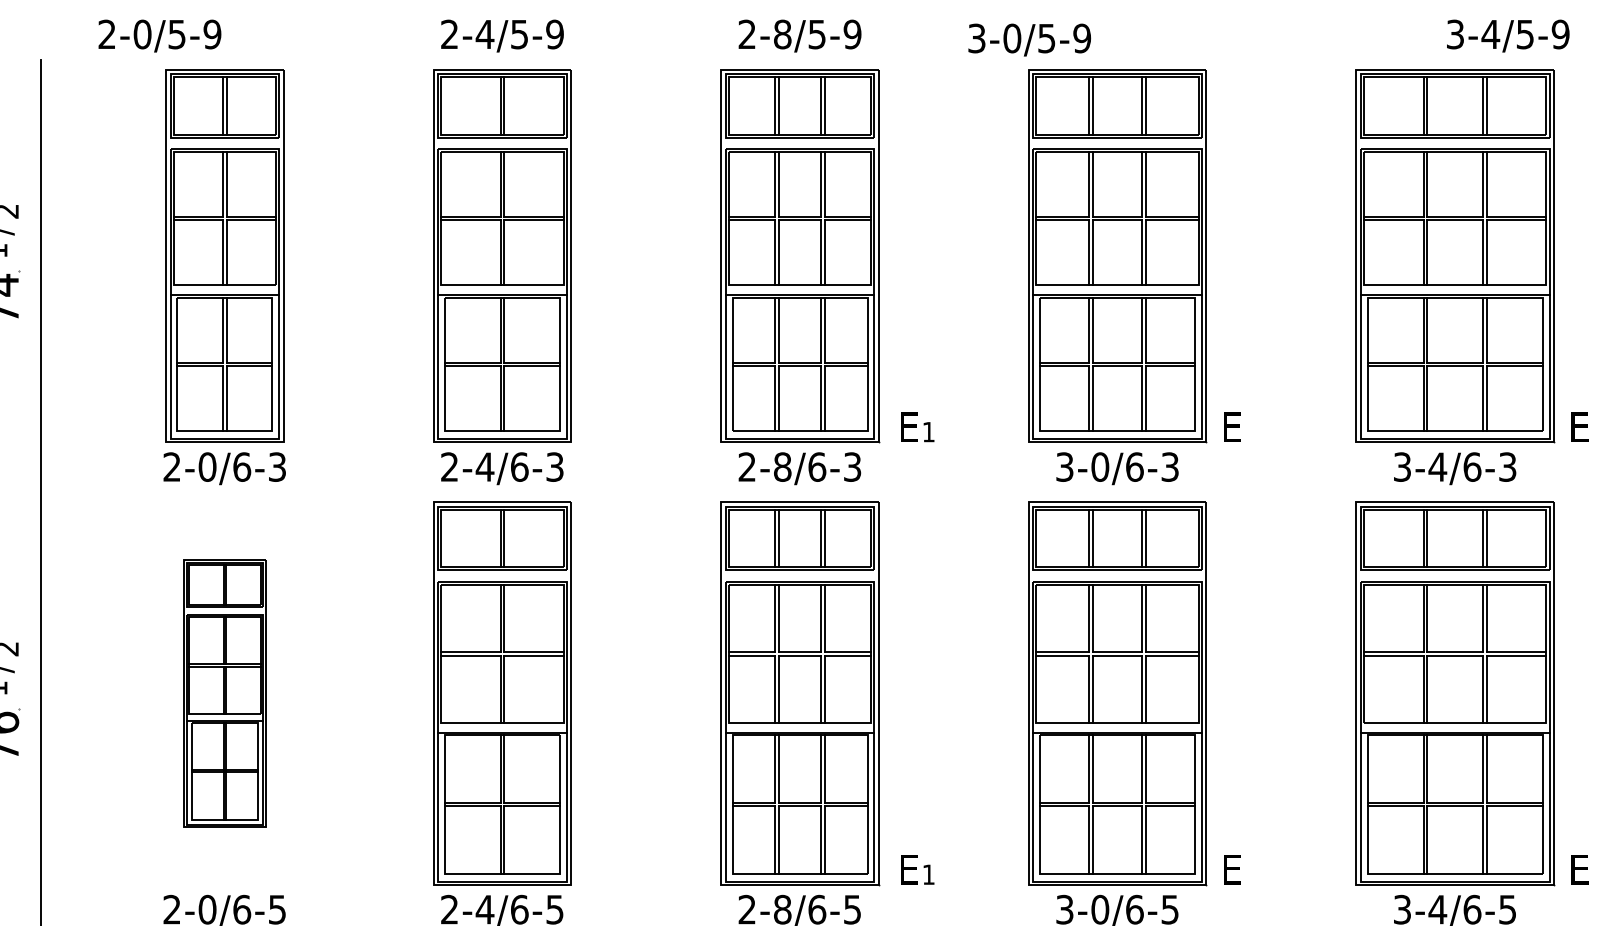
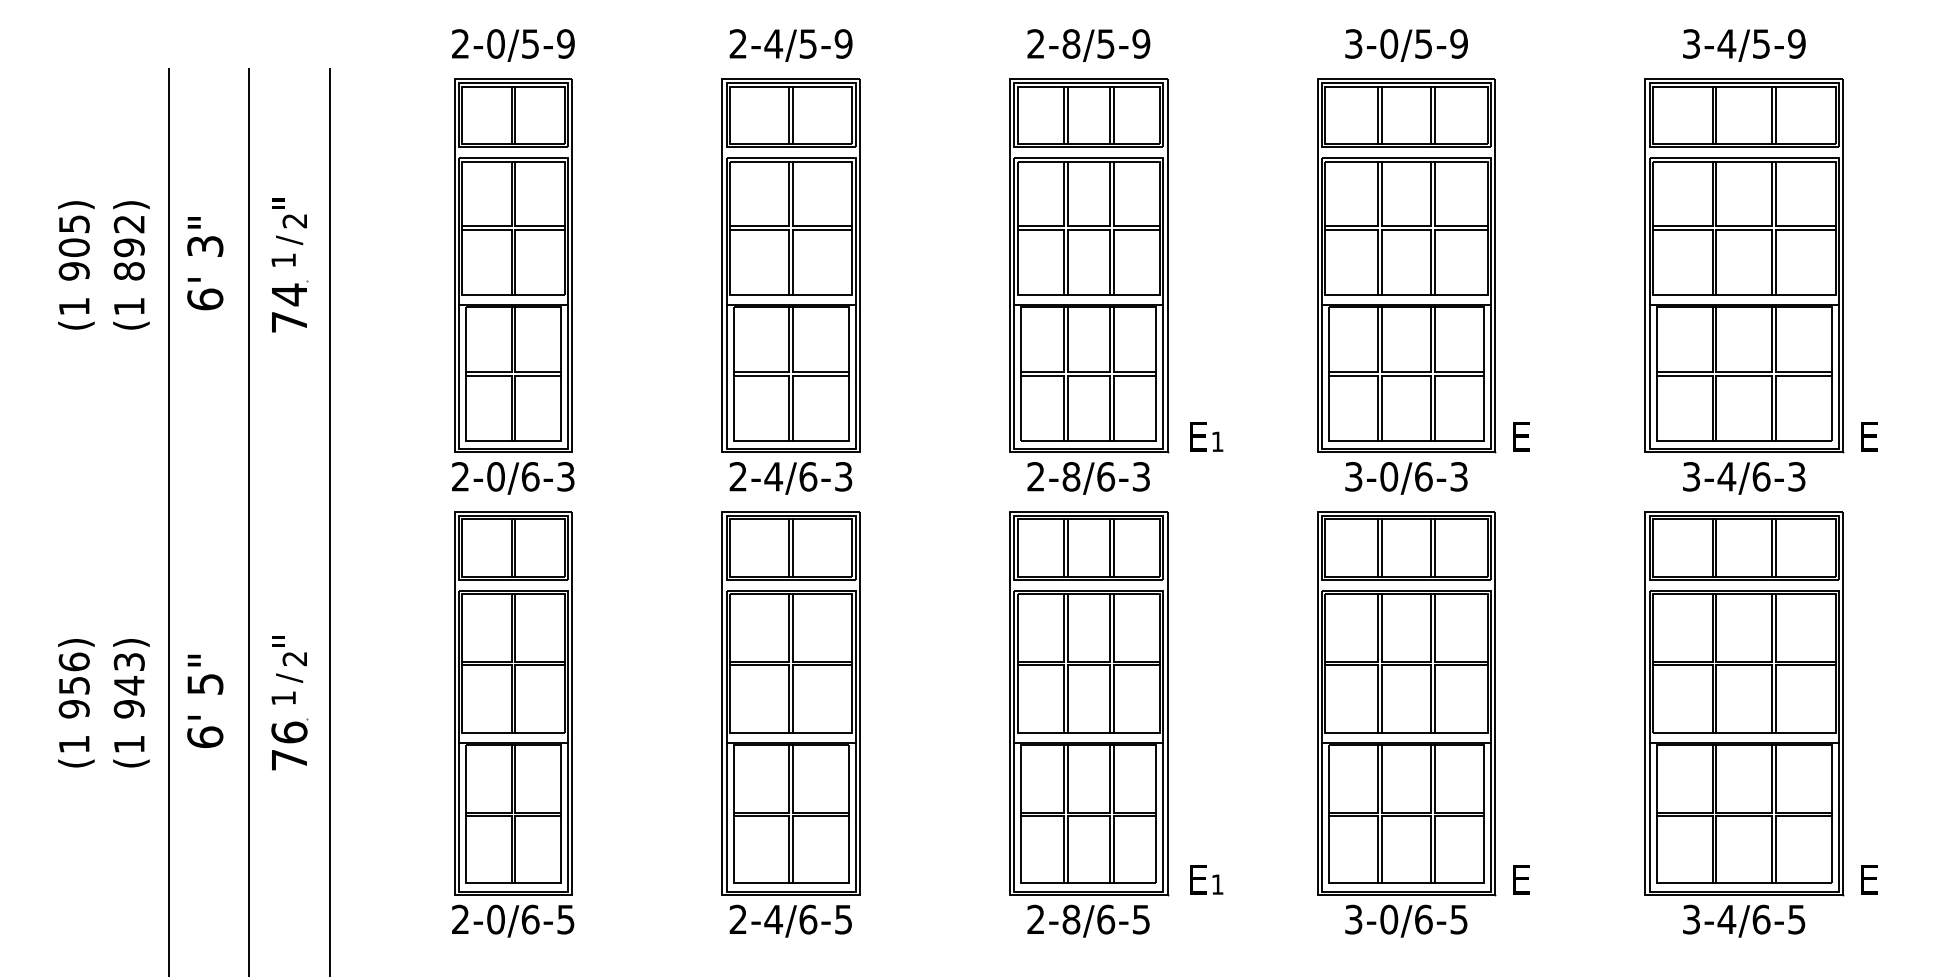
text: (160, 36) -> (513, 45), moved
text: (1508, 36) -> (1744, 45), moved
text: (1029, 40) -> (1406, 45), moved
part: (225, 693) -> (513, 703), size x1.43

